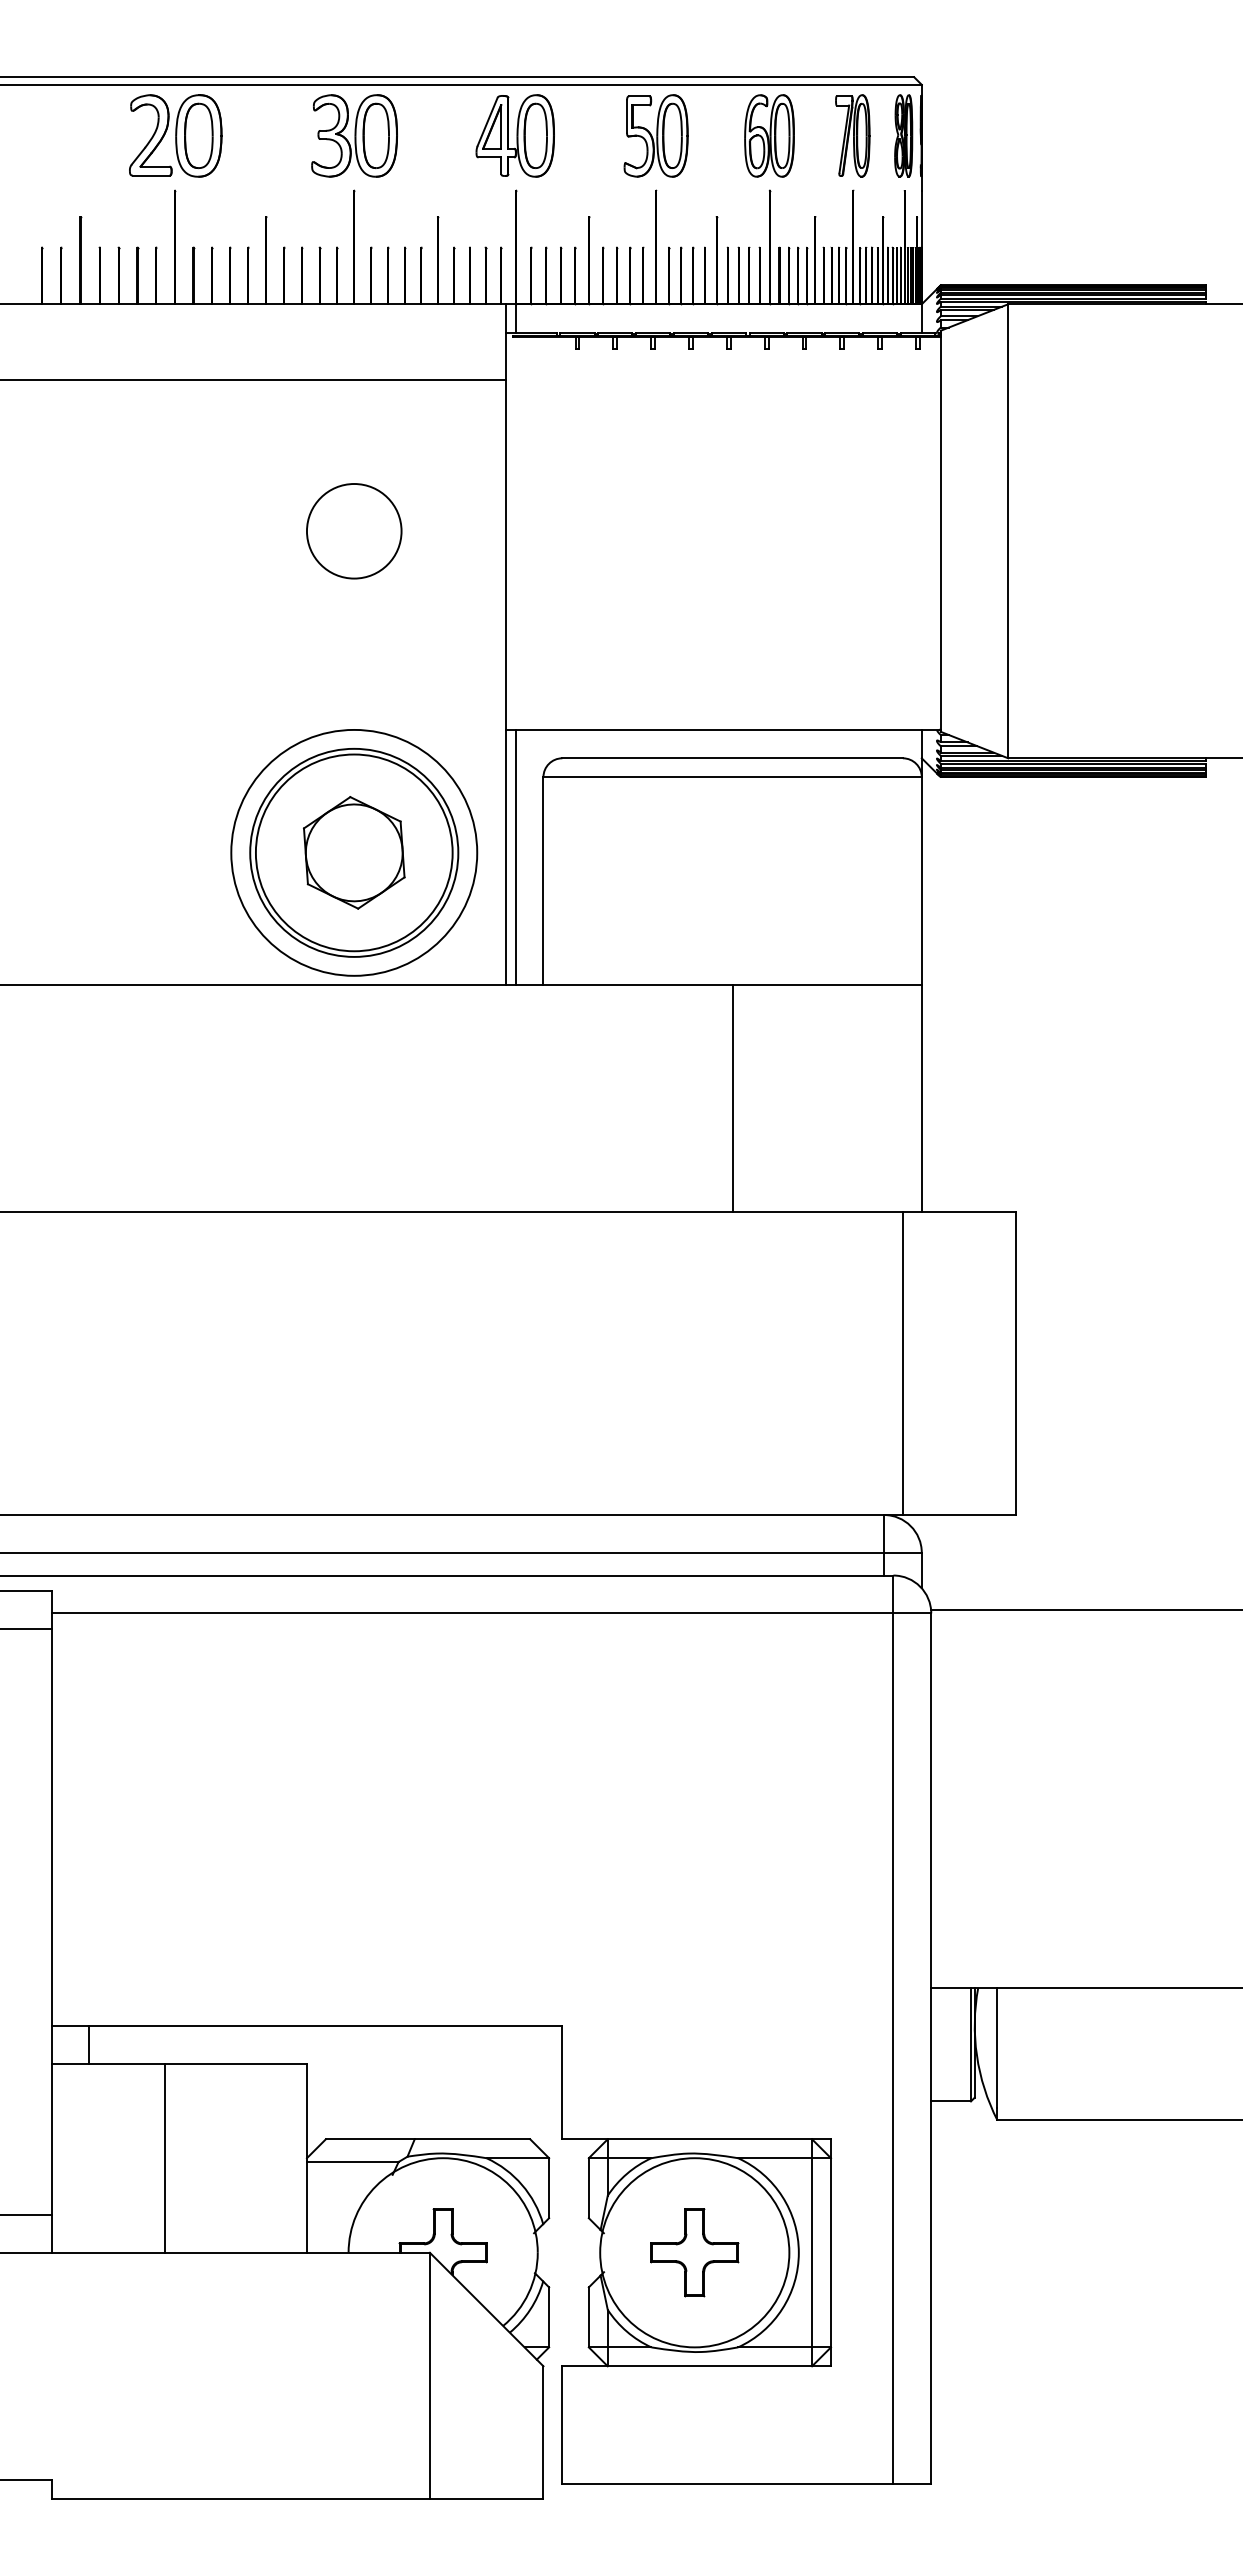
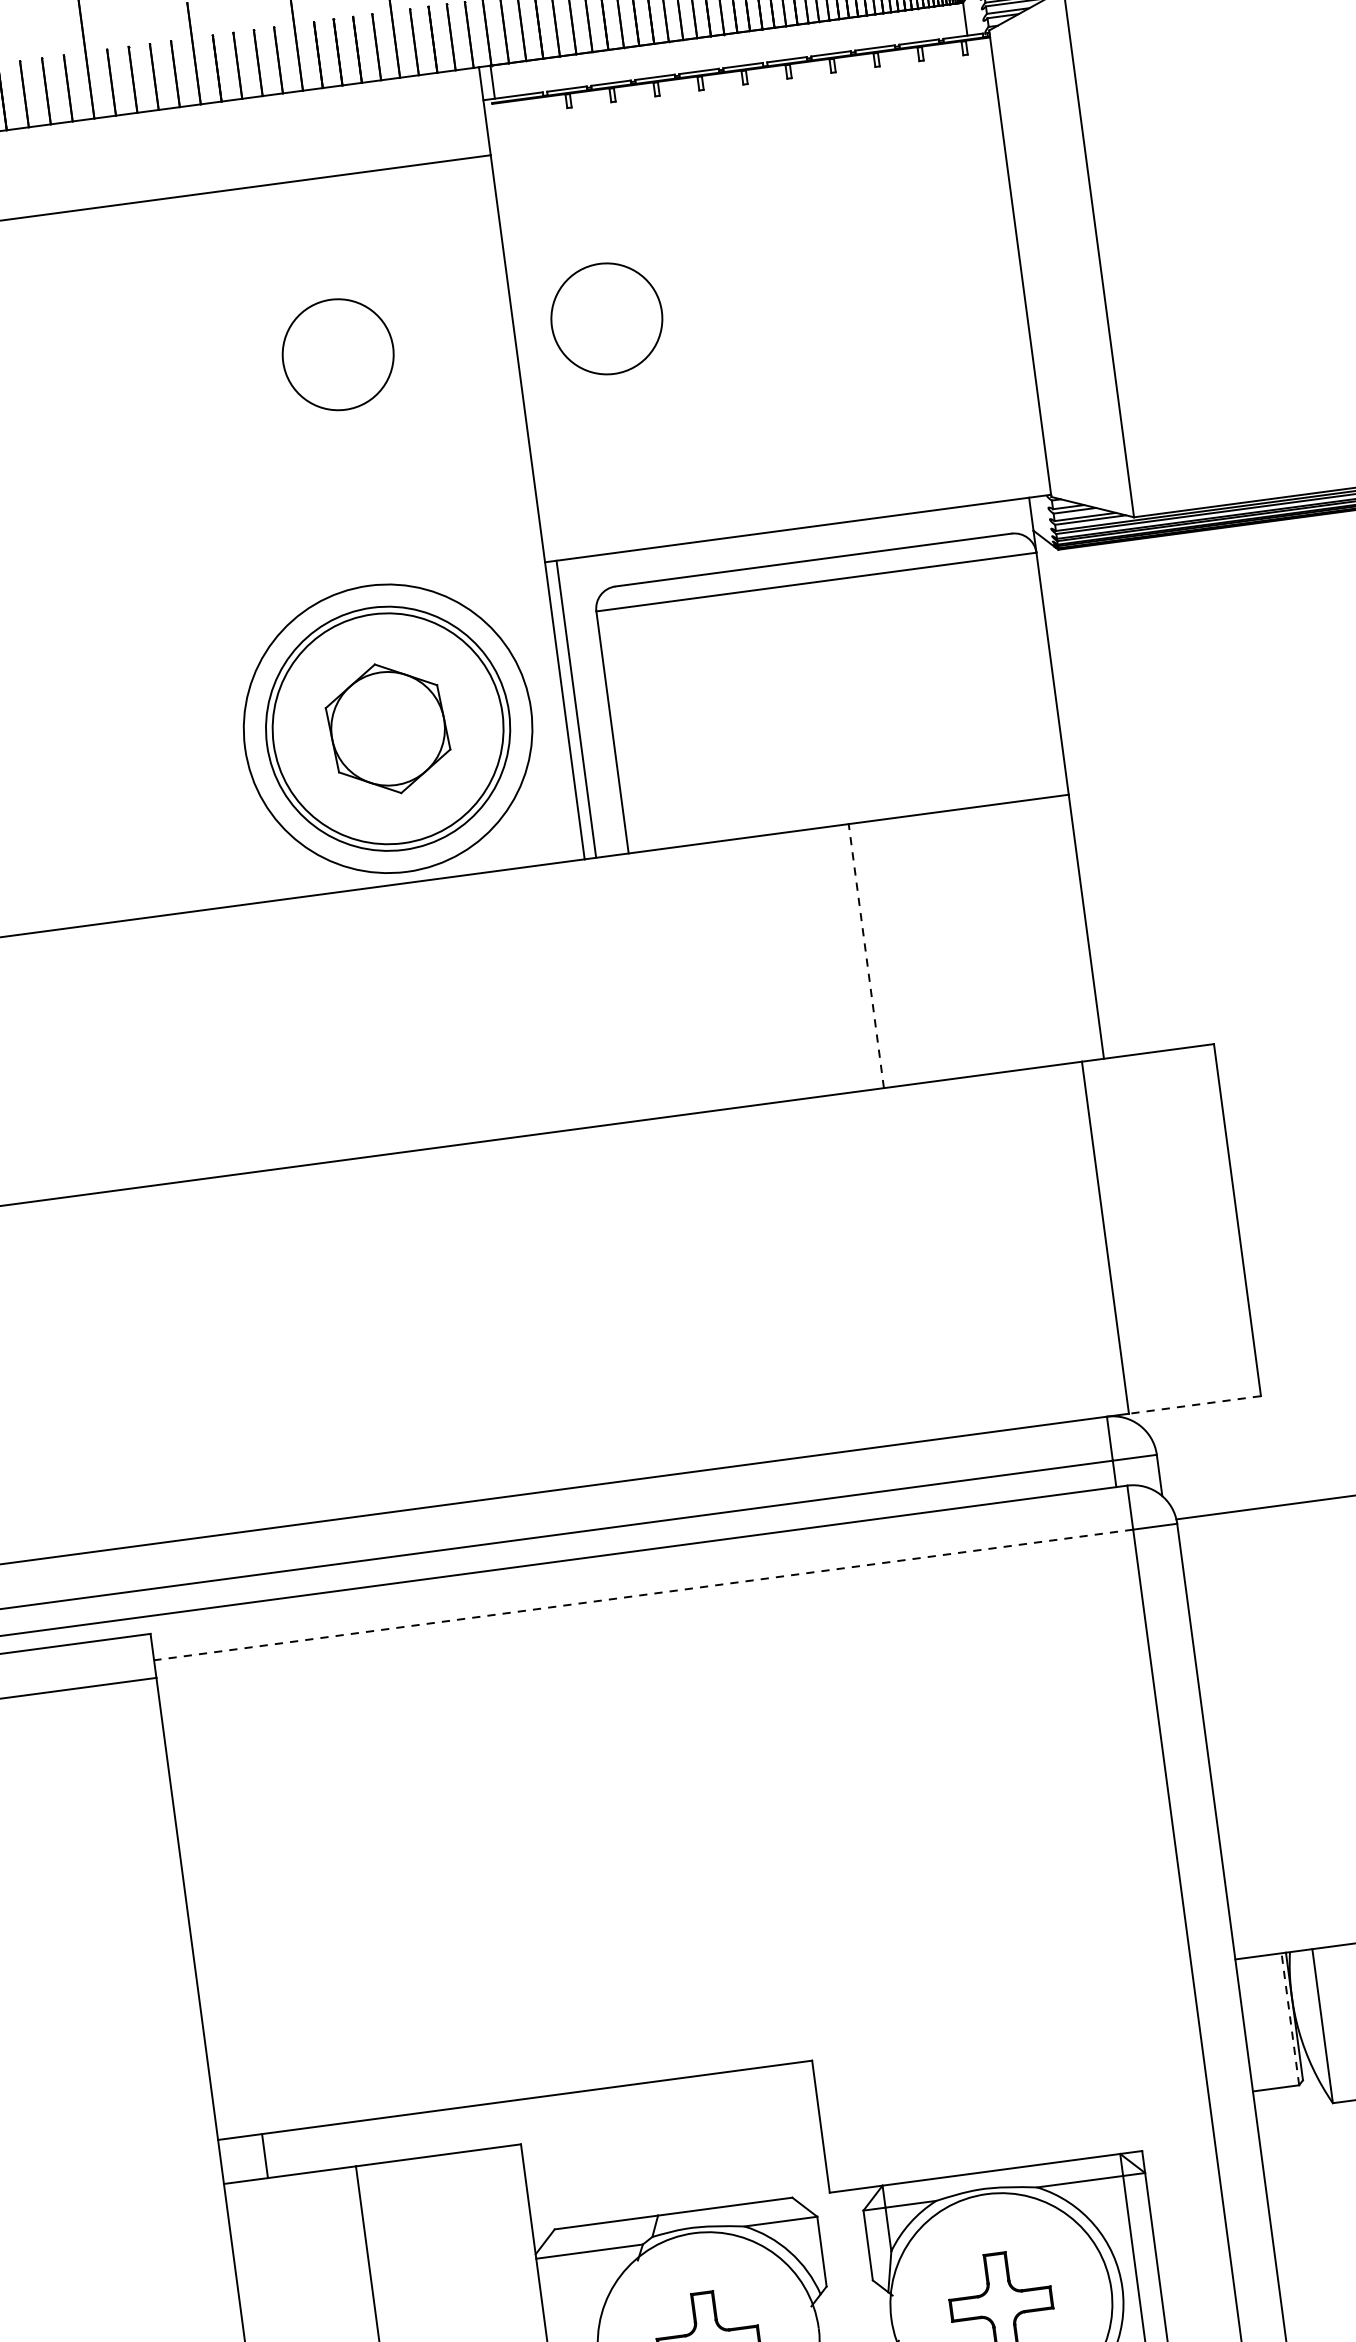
circle: (585, 531) -> (607, 319), added
line: (732, 1098) -> (866, 955), solid -> dashed
line: (959, 1515) -> (1194, 1405), solid -> dashed
line: (472, 1613) -> (643, 1595), solid -> dashed
line: (970, 2044) -> (1289, 2019), solid -> dashed

